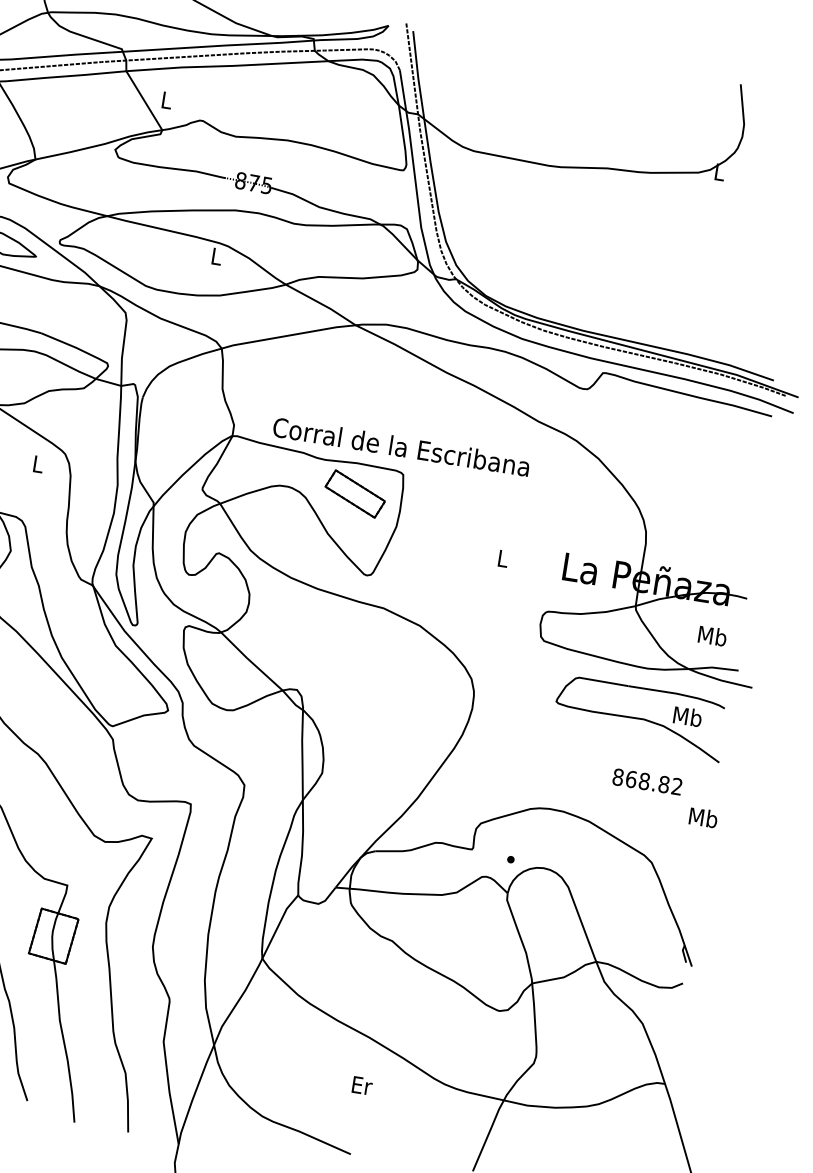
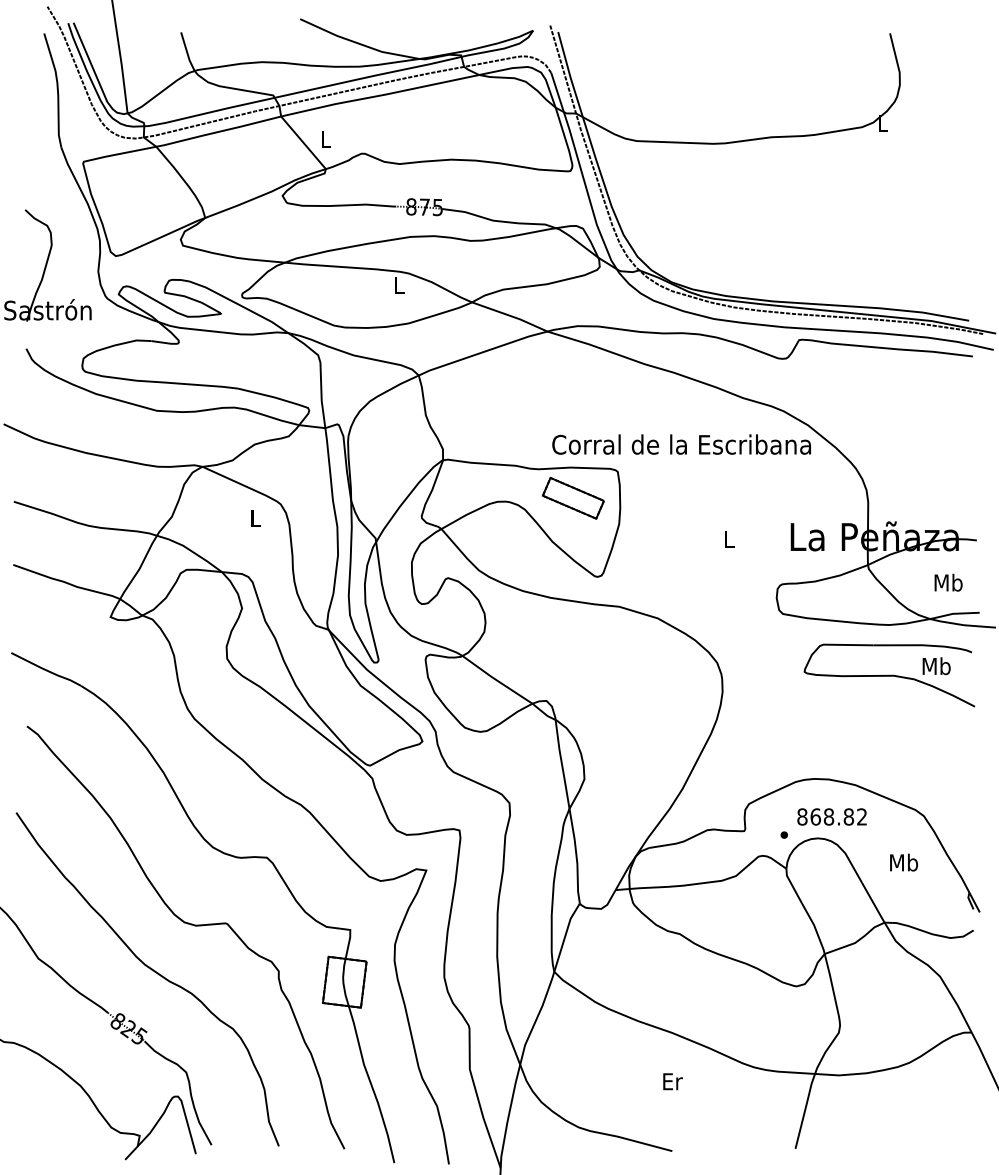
text: (401, 446) -> (681, 444), moved
text: (647, 781) -> (831, 816), moved
text: (704, 817) -> (904, 862), moved

